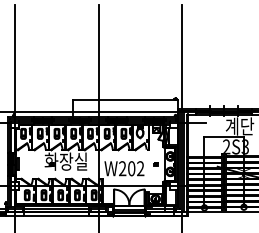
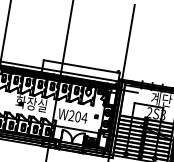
text: (140, 168) -> (84, 117), W202 -> W204

